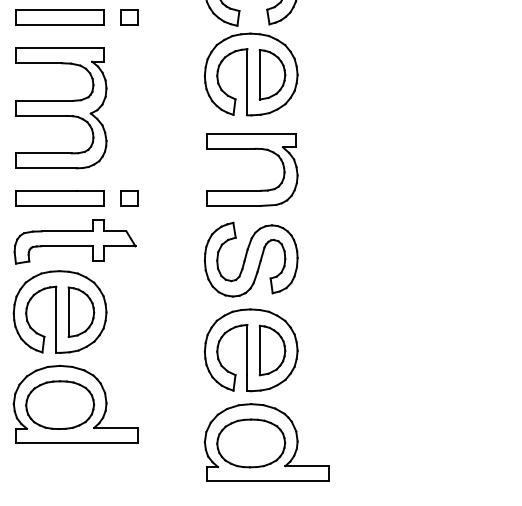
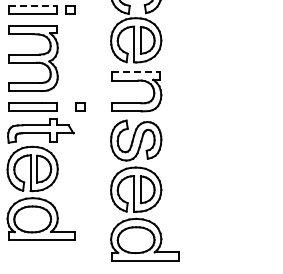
line: (61, 10) -> (33, 5), solid -> dashed
line: (251, 133) -> (136, 72), solid -> dashed
part: (129, 196) -> (80, 106), moved

